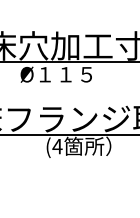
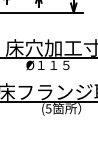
text: (57, 146) -> (48, 108), (4 -> (5

